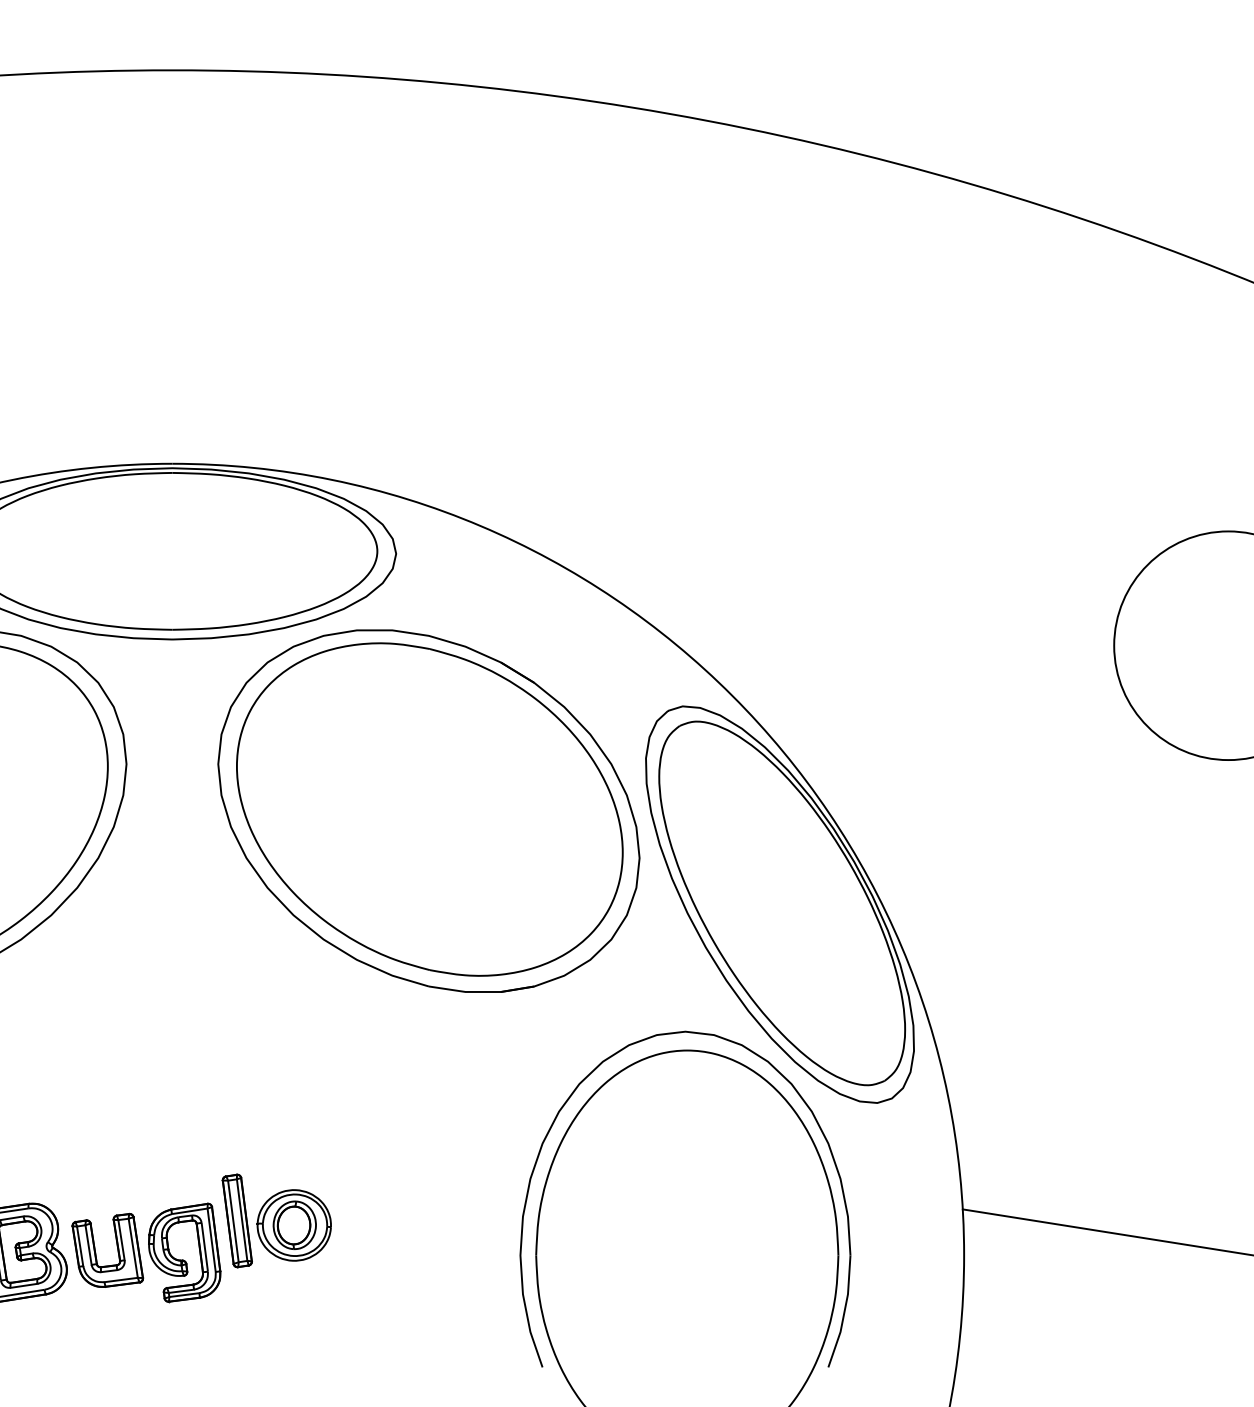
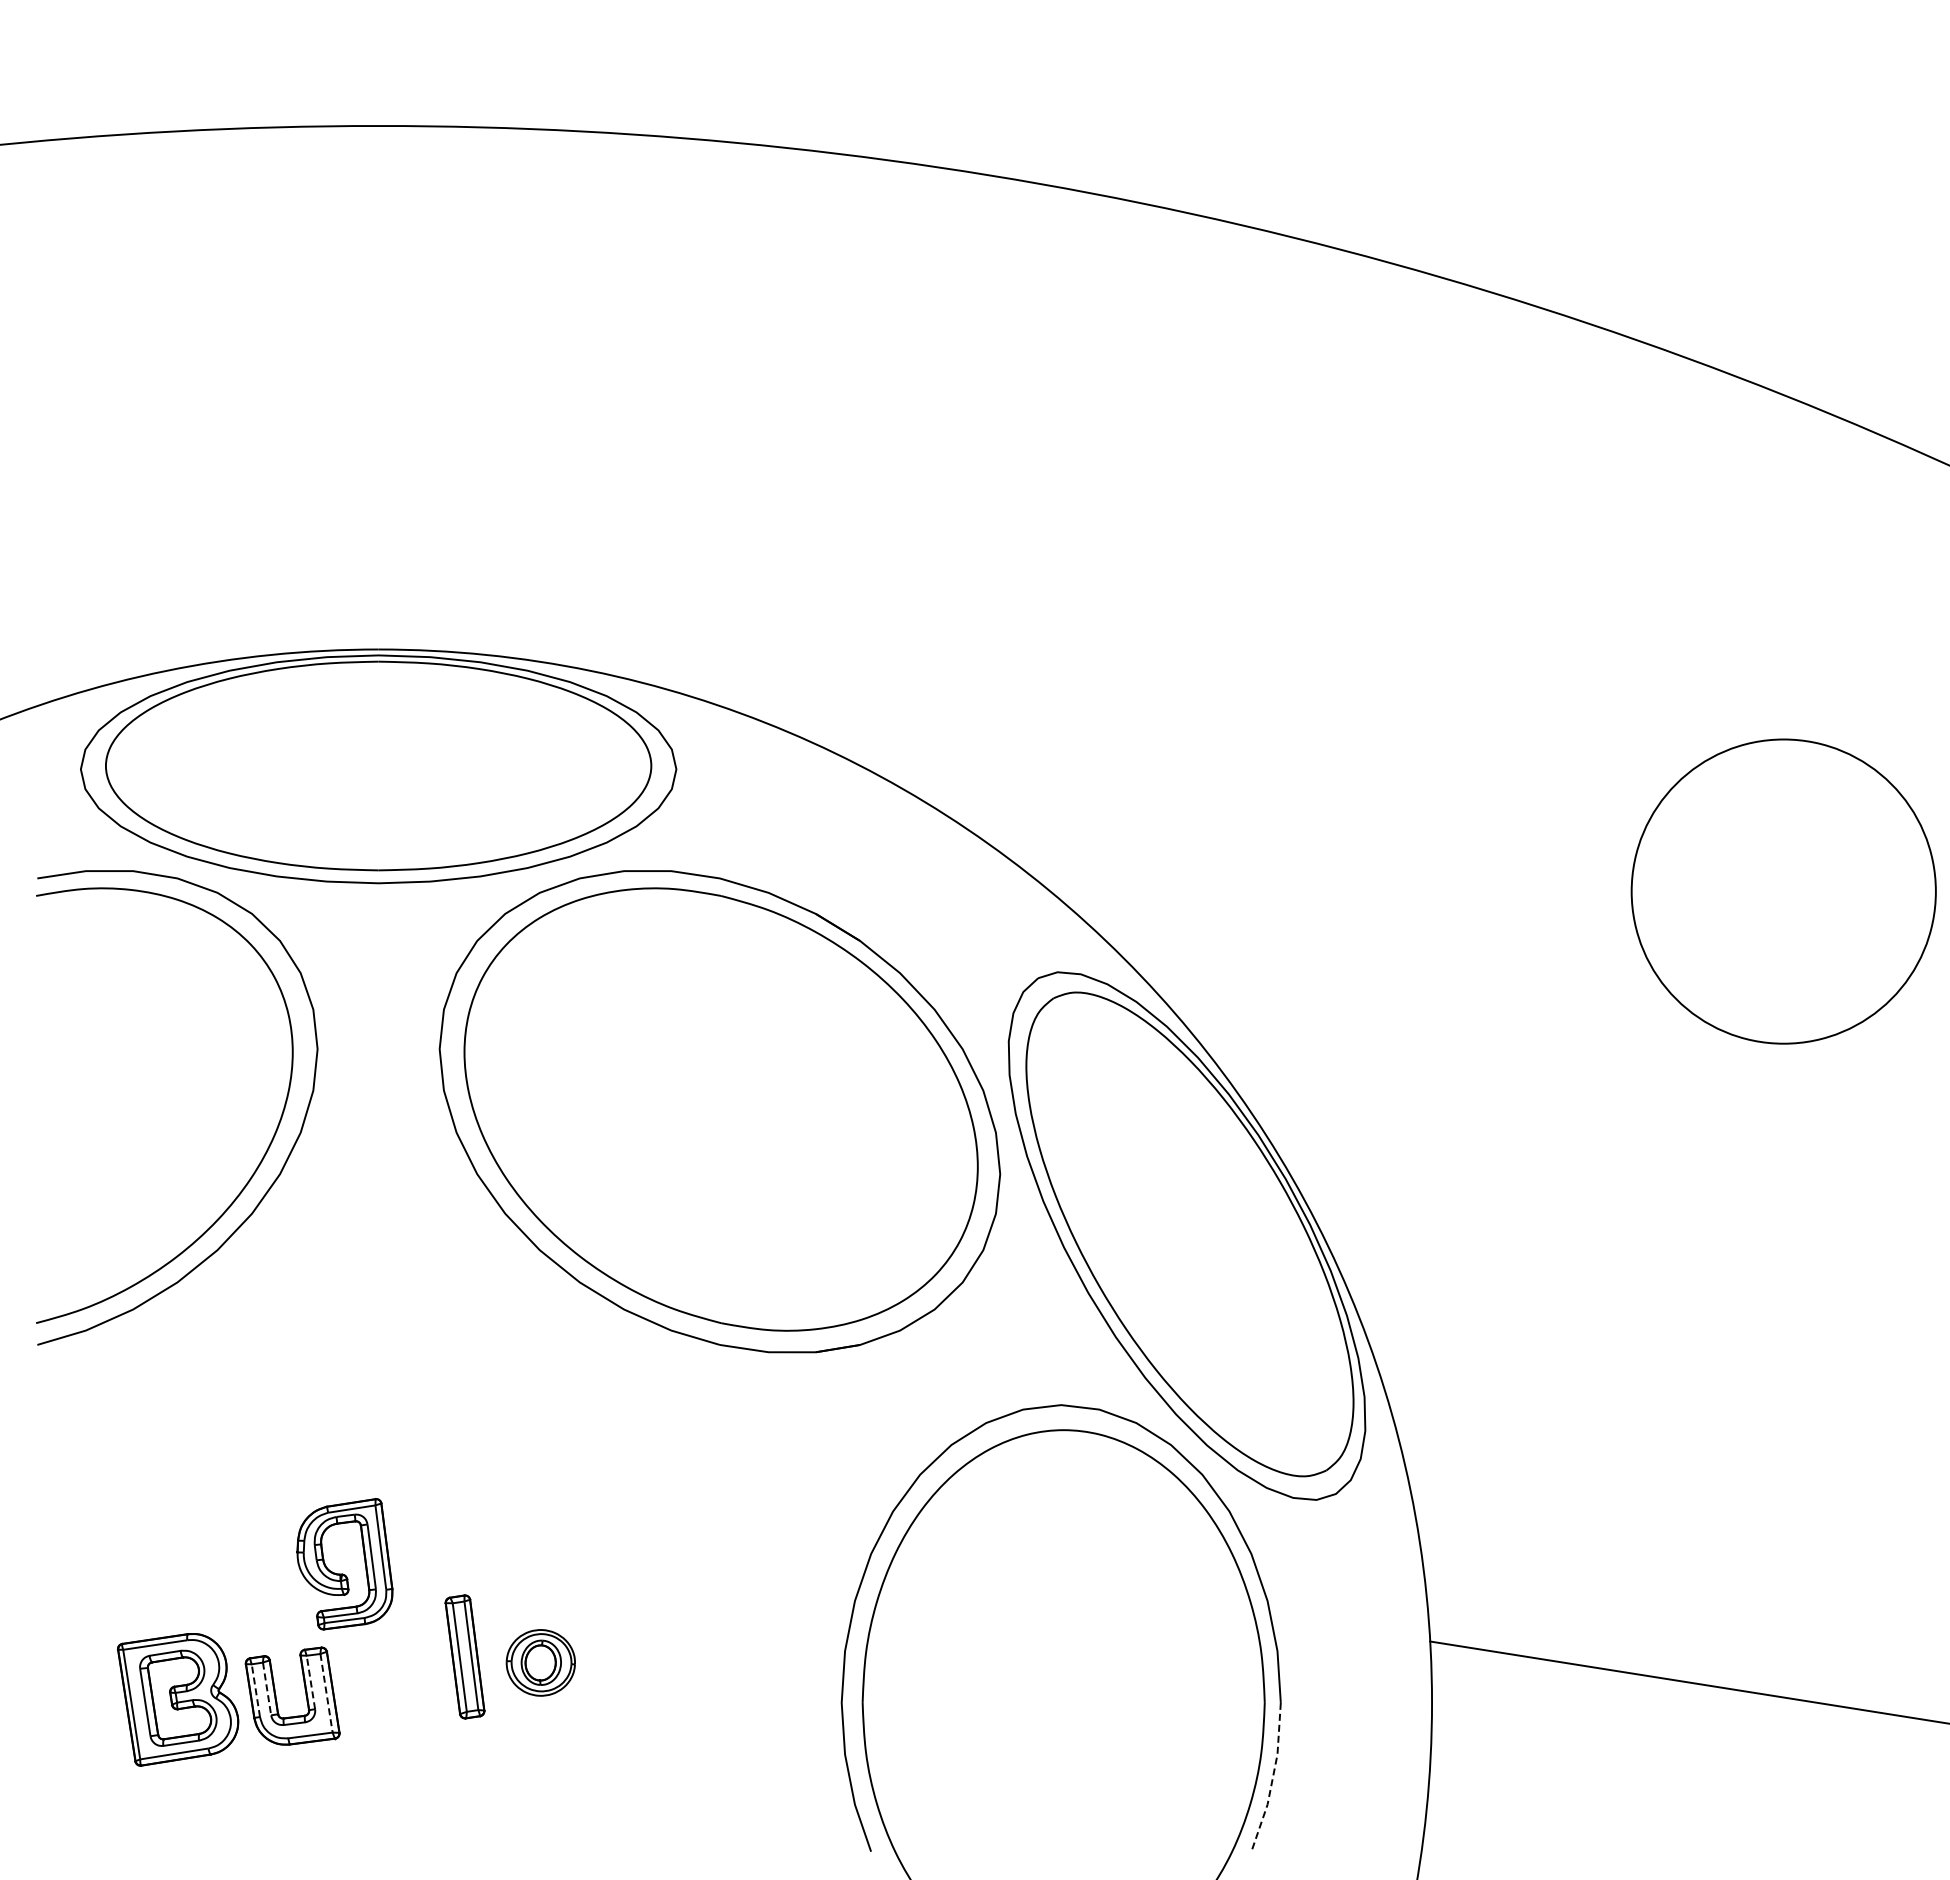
part: (294, 1225) -> (540, 1662), size x0.7
line: (121, 1239) -> (310, 1681), solid -> dashed
line: (88, 1244) -> (267, 1688), solid -> dashed
line: (79, 1246) -> (255, 1690), solid -> dashed
line: (133, 1248) -> (326, 1693), solid -> dashed
part: (183, 1259) -> (343, 1573), moved
line: (844, 1312) -> (1272, 1778), solid -> dashed

